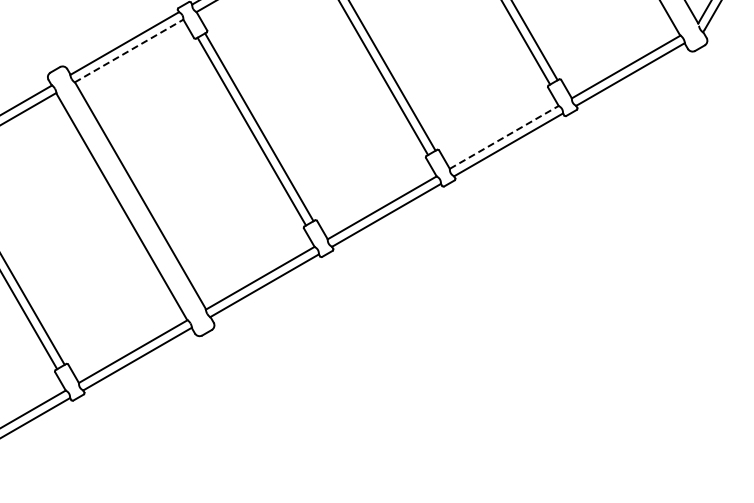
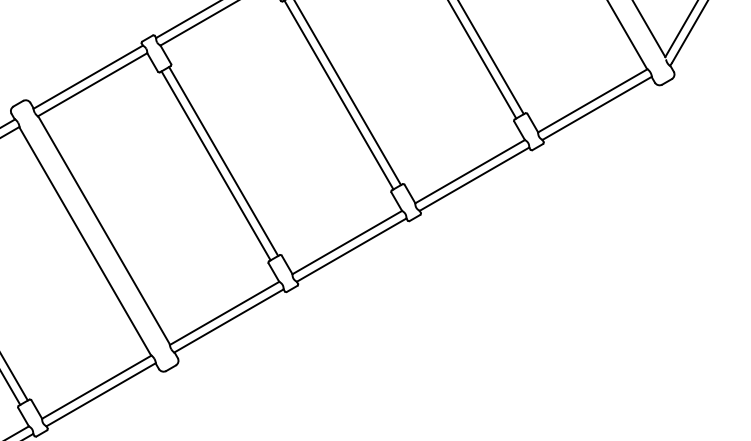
line: (129, 51) -> (93, 85), dashed -> solid
line: (504, 137) -> (470, 171), dashed -> solid

